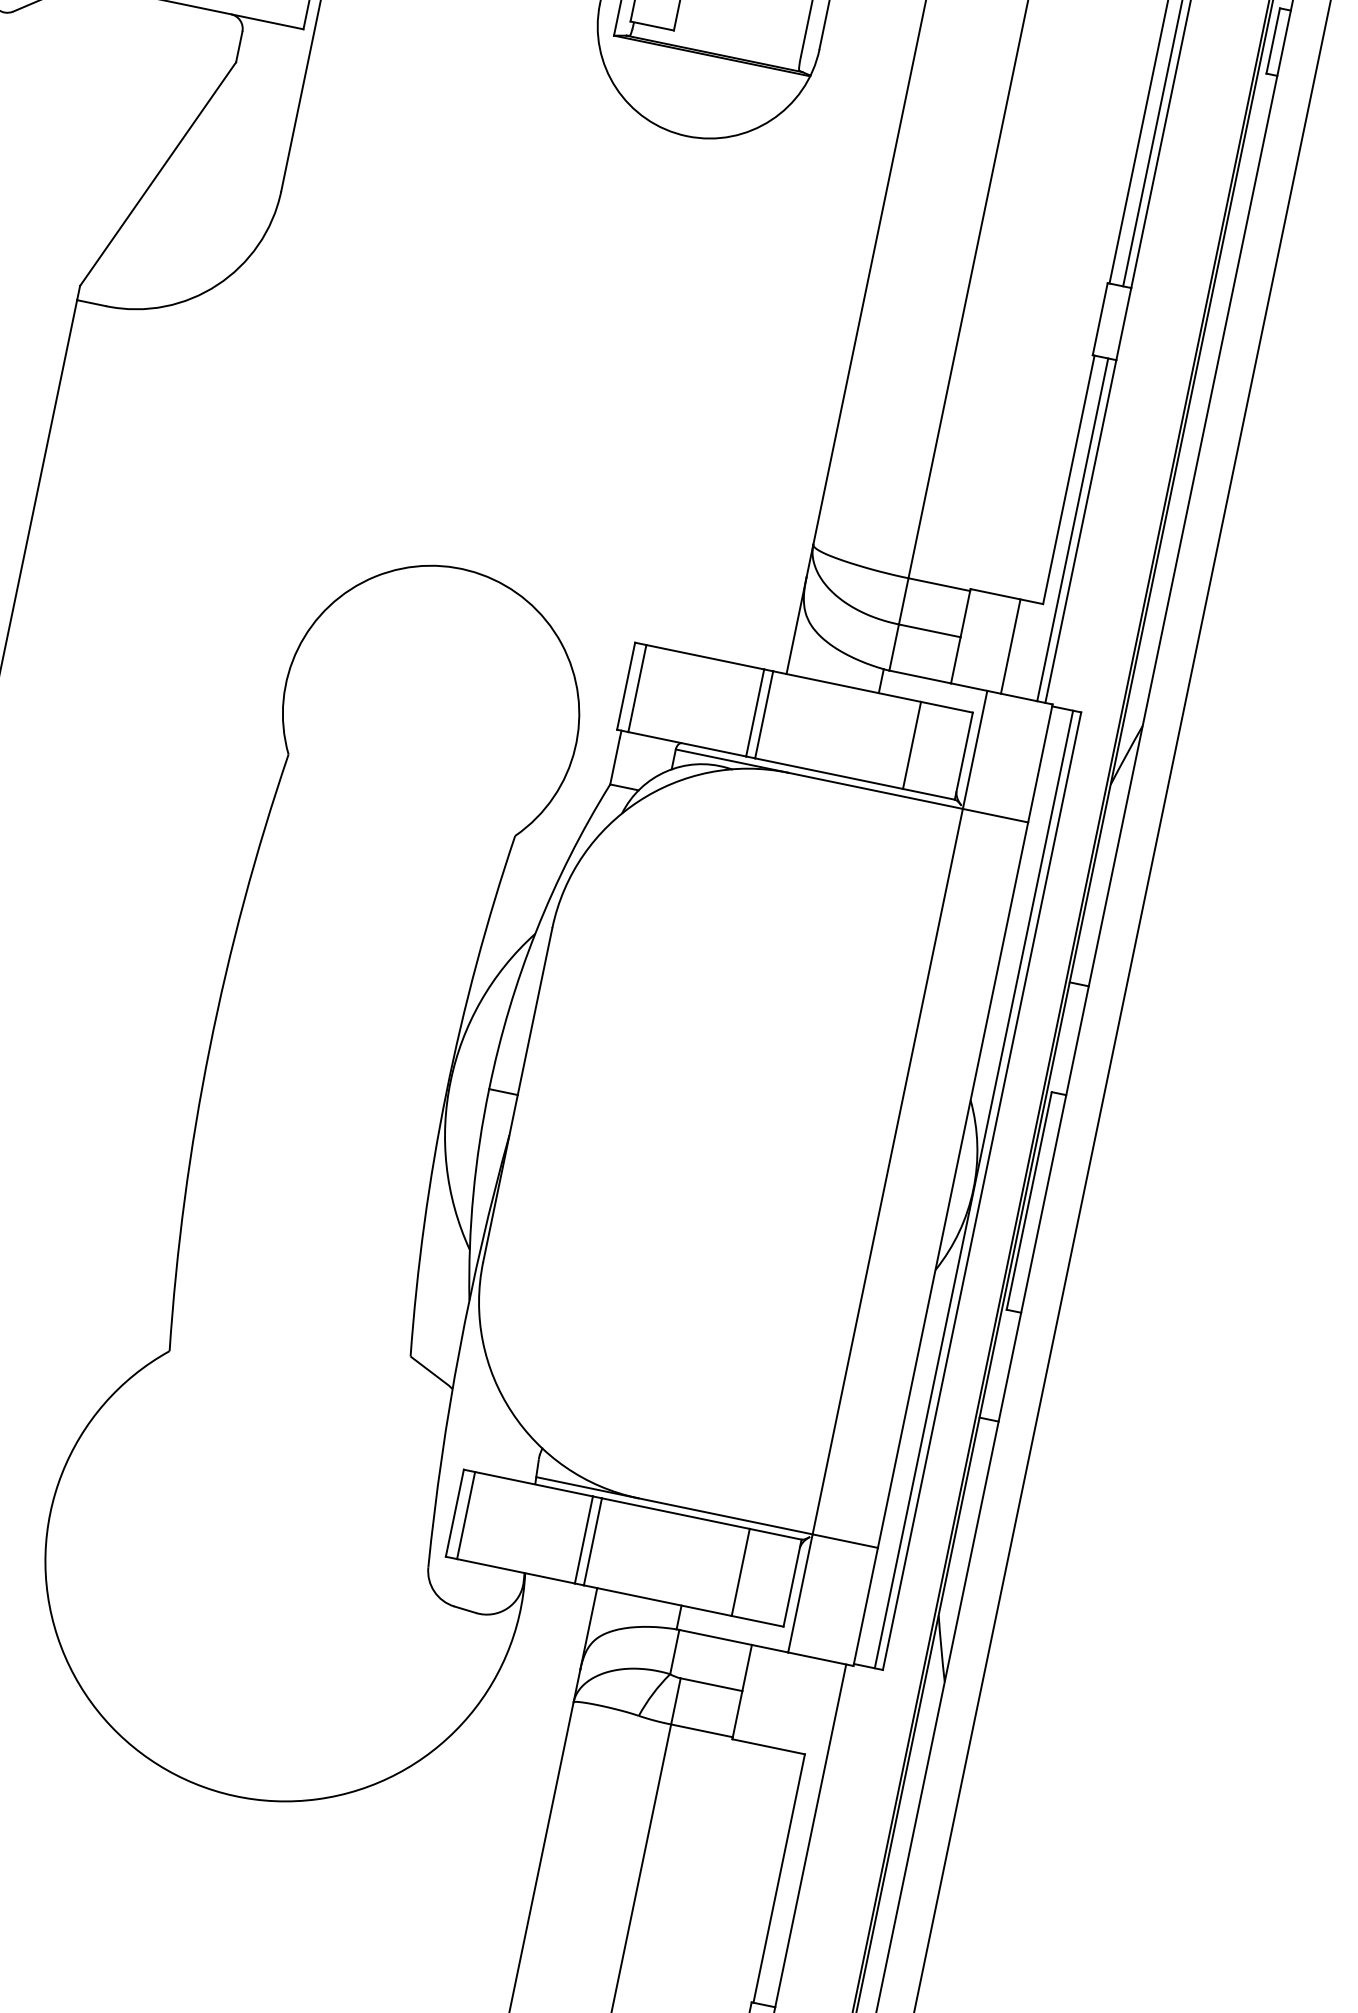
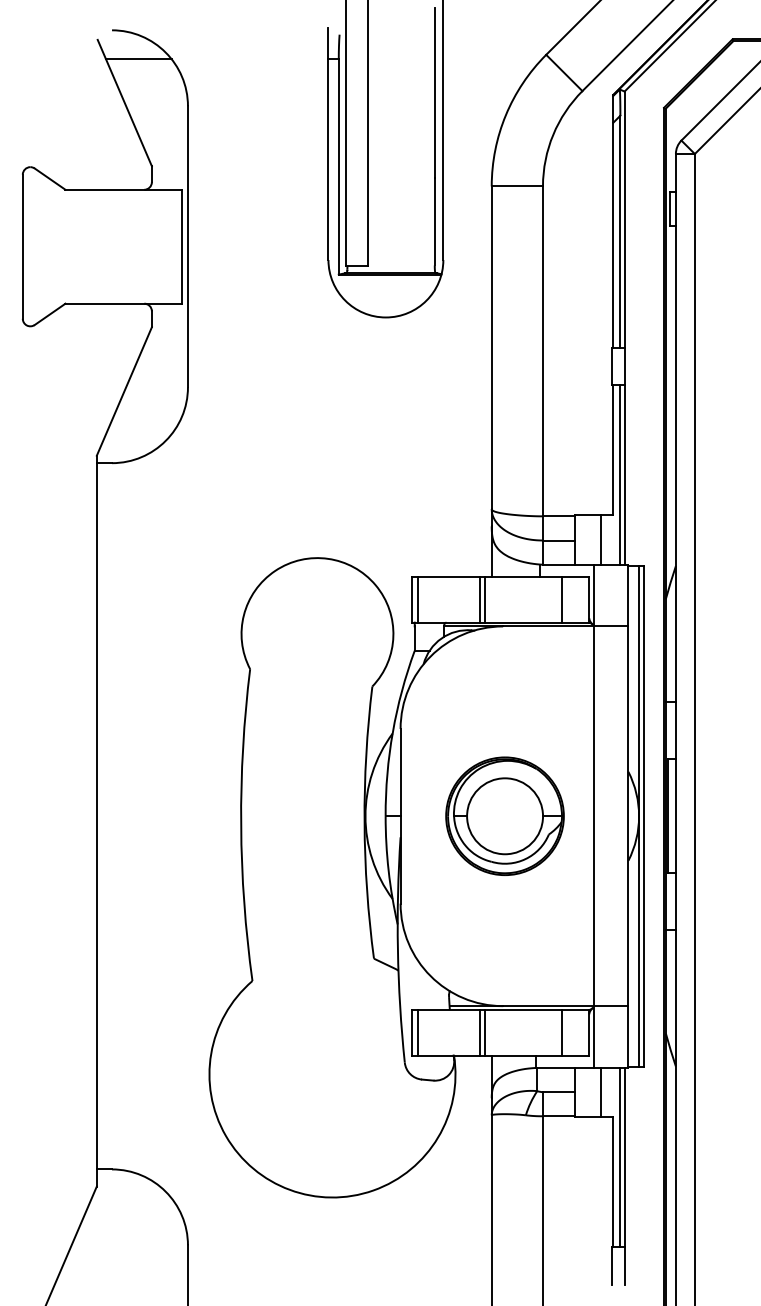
part: (716, 1134) -> (504, 815), added
line: (792, 1702) -> (601, 1092), added
line: (802, 1833) -> (620, 1157), added

